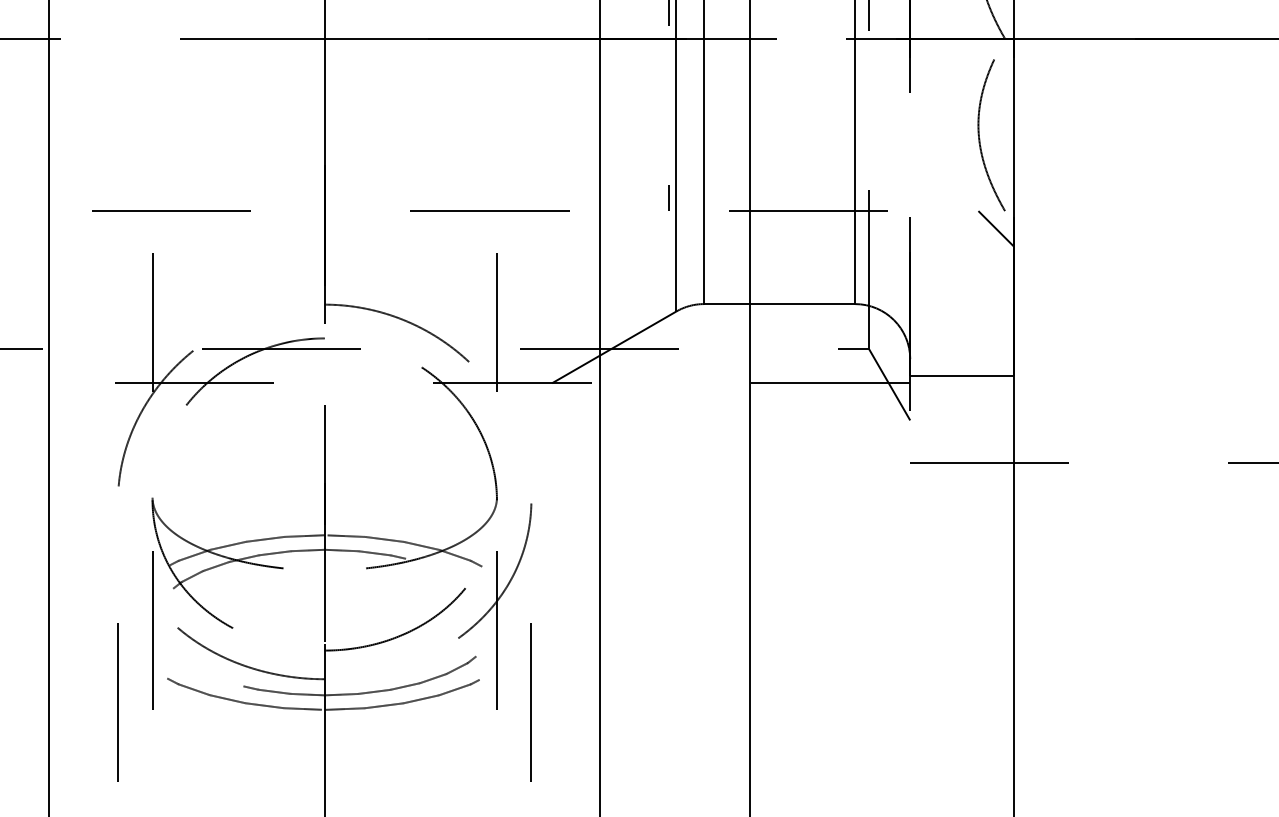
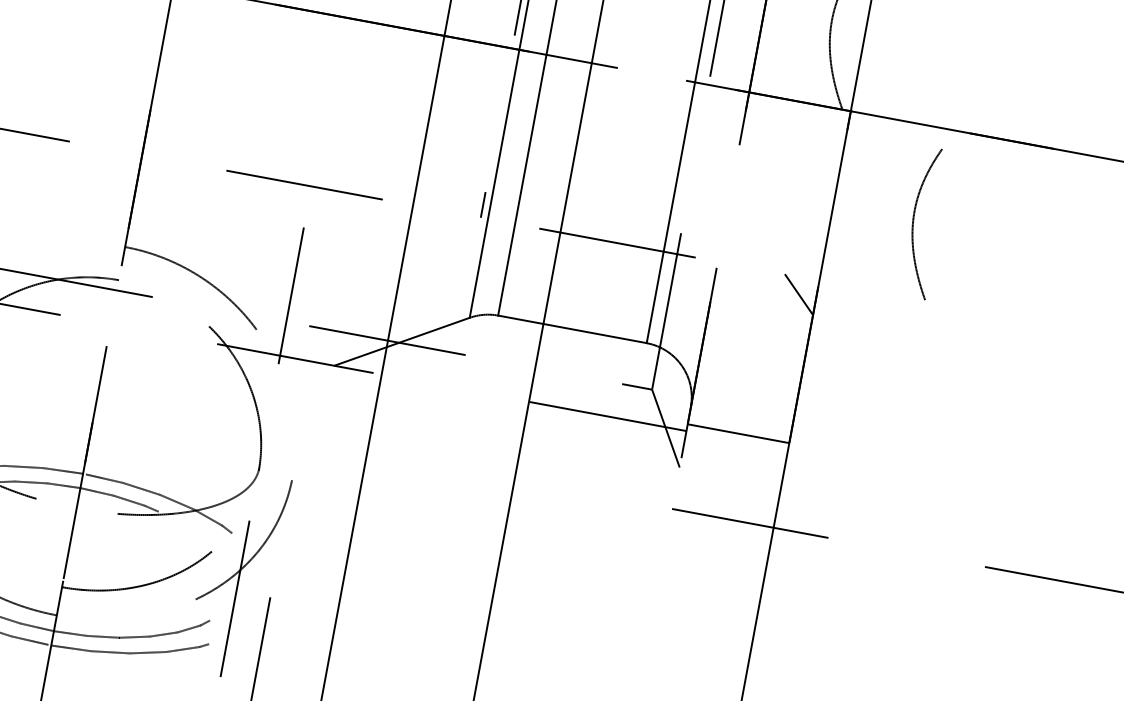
curve: (980, 138) -> (914, 224), moved

